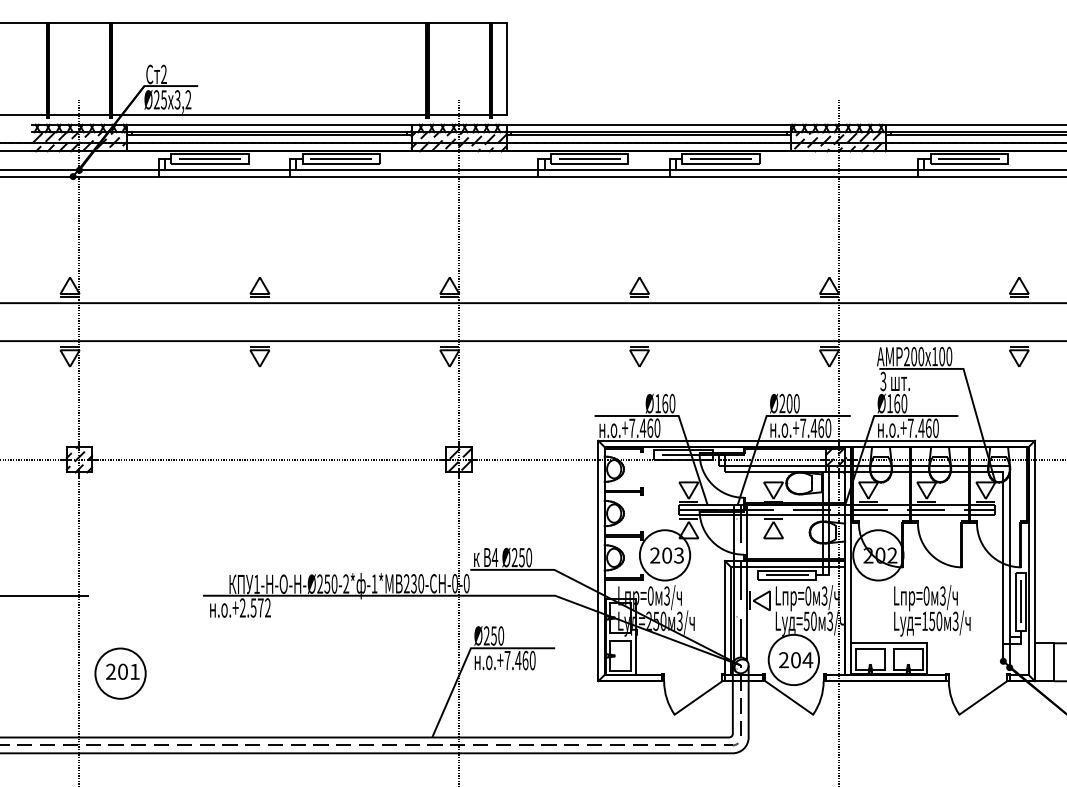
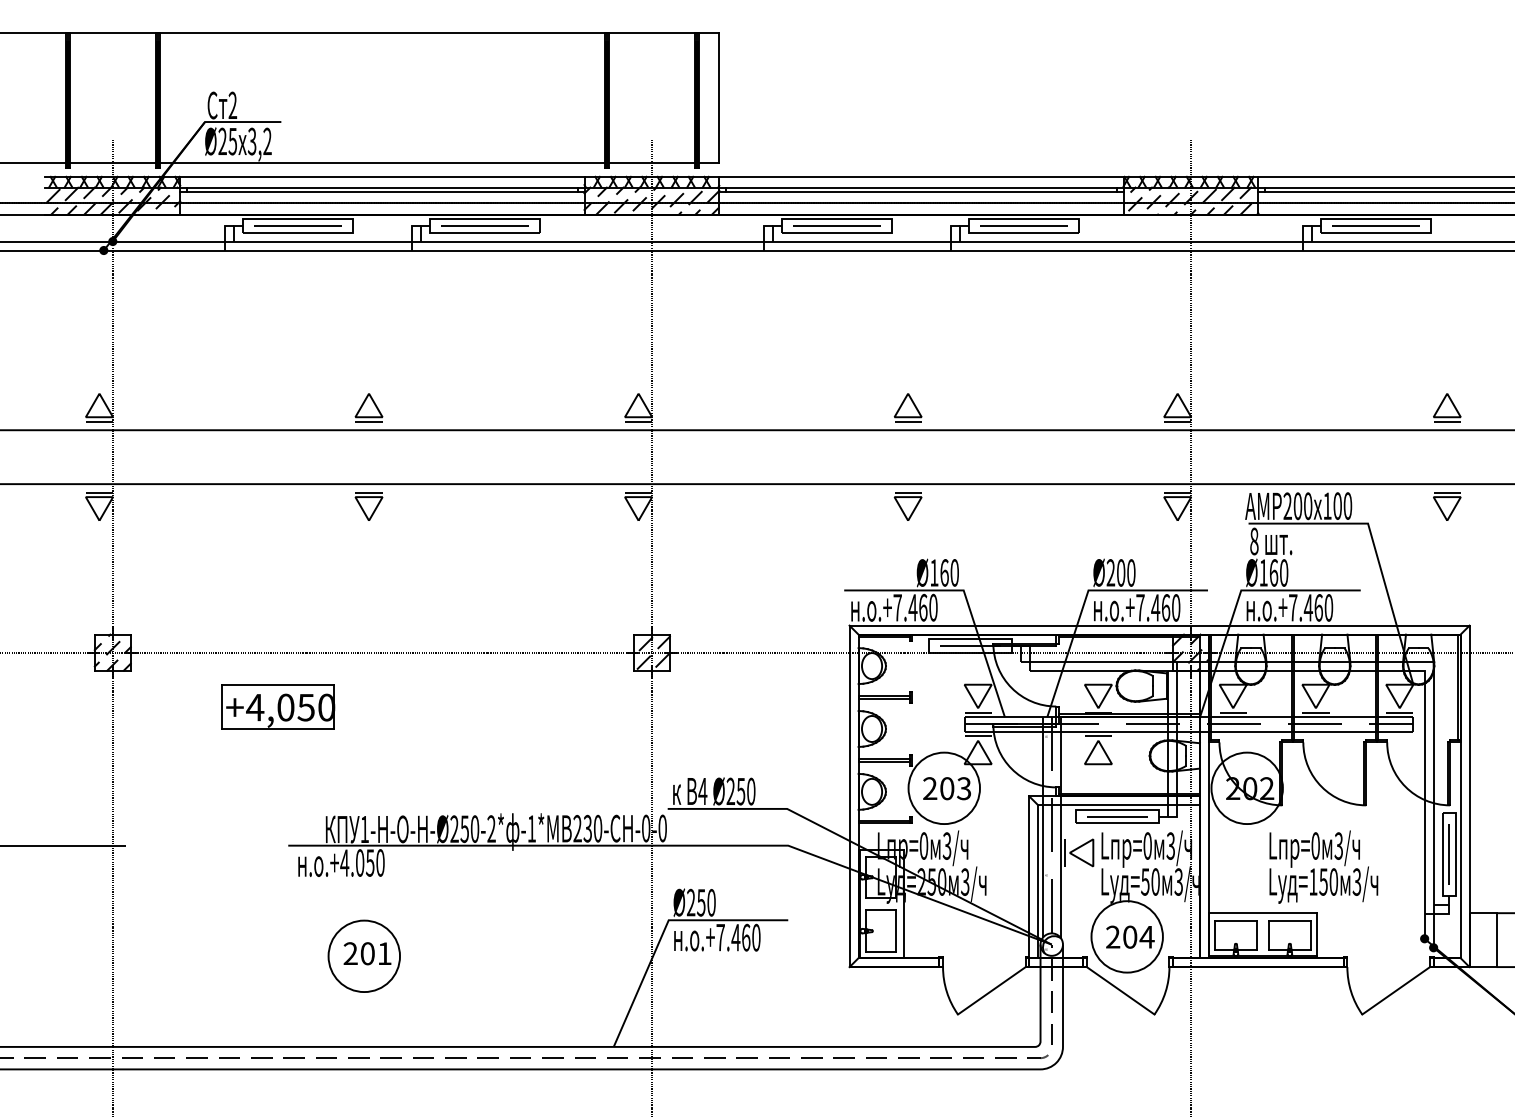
text: (883, 380) -> (1254, 540), 3 -> 8
part: (195, 497) -> (277, 706), added
text: (254, 607) -> (361, 862), .+2.572 -> .+4.050
part: (120, 673) -> (364, 956), moved

